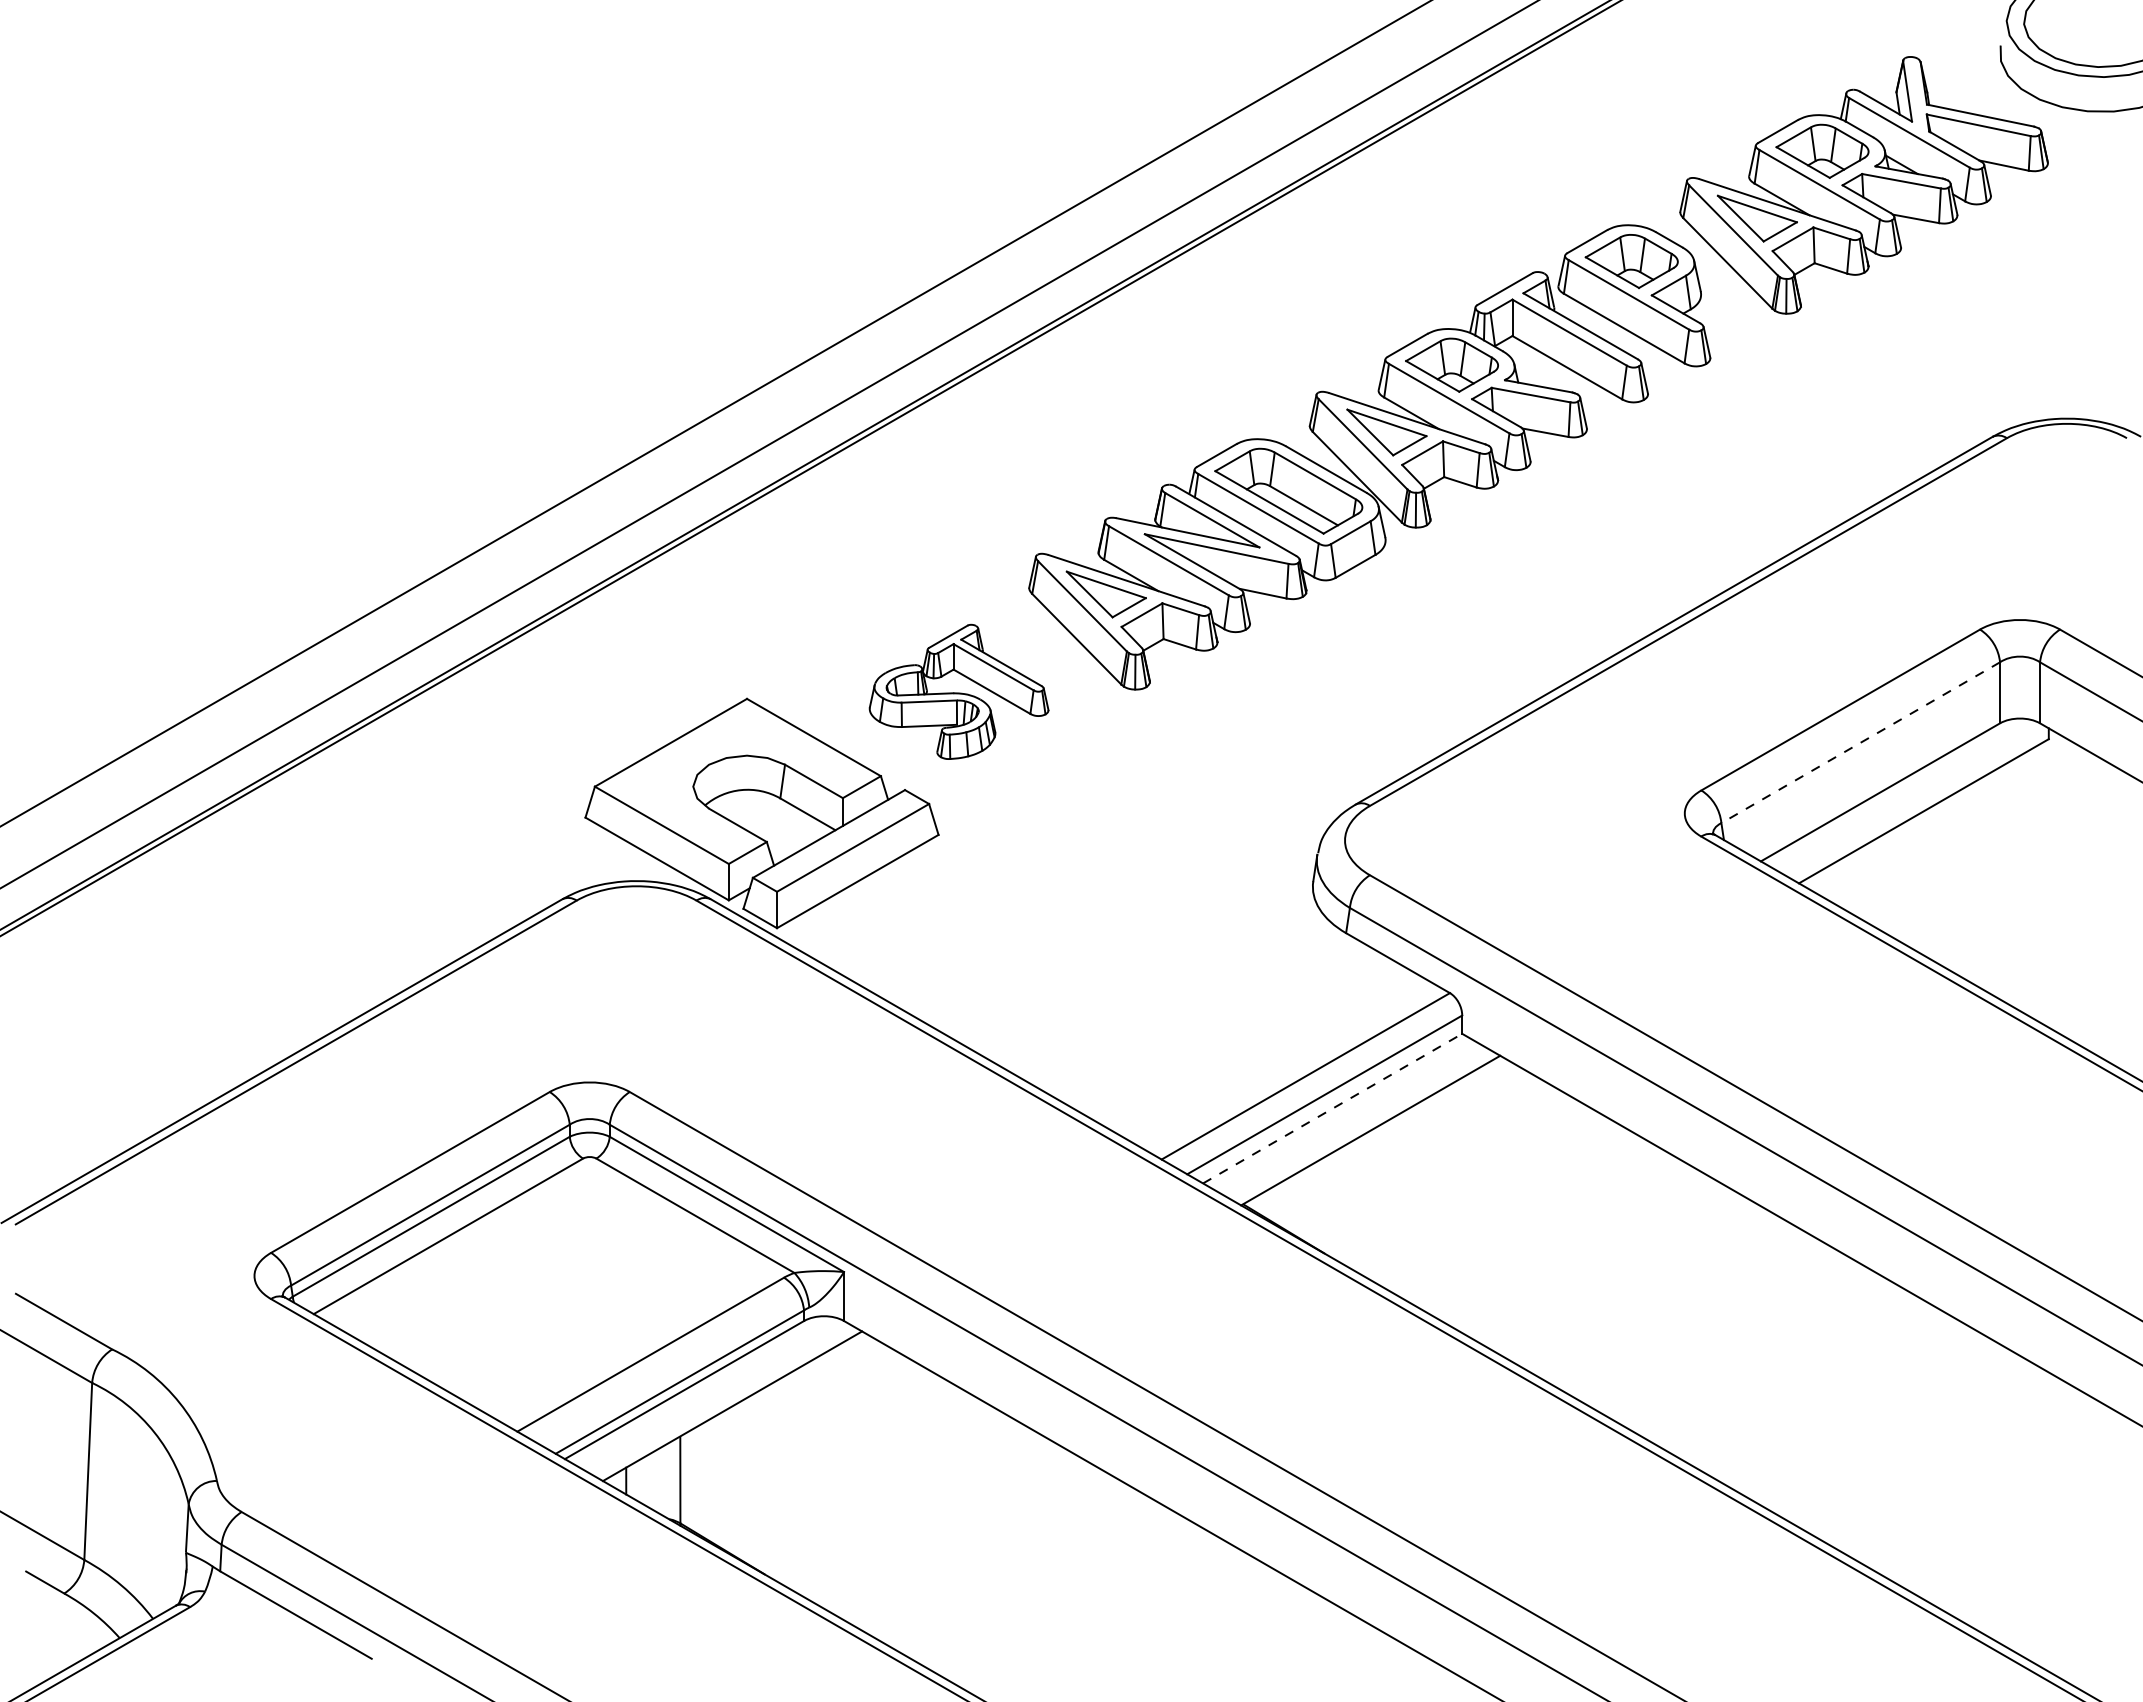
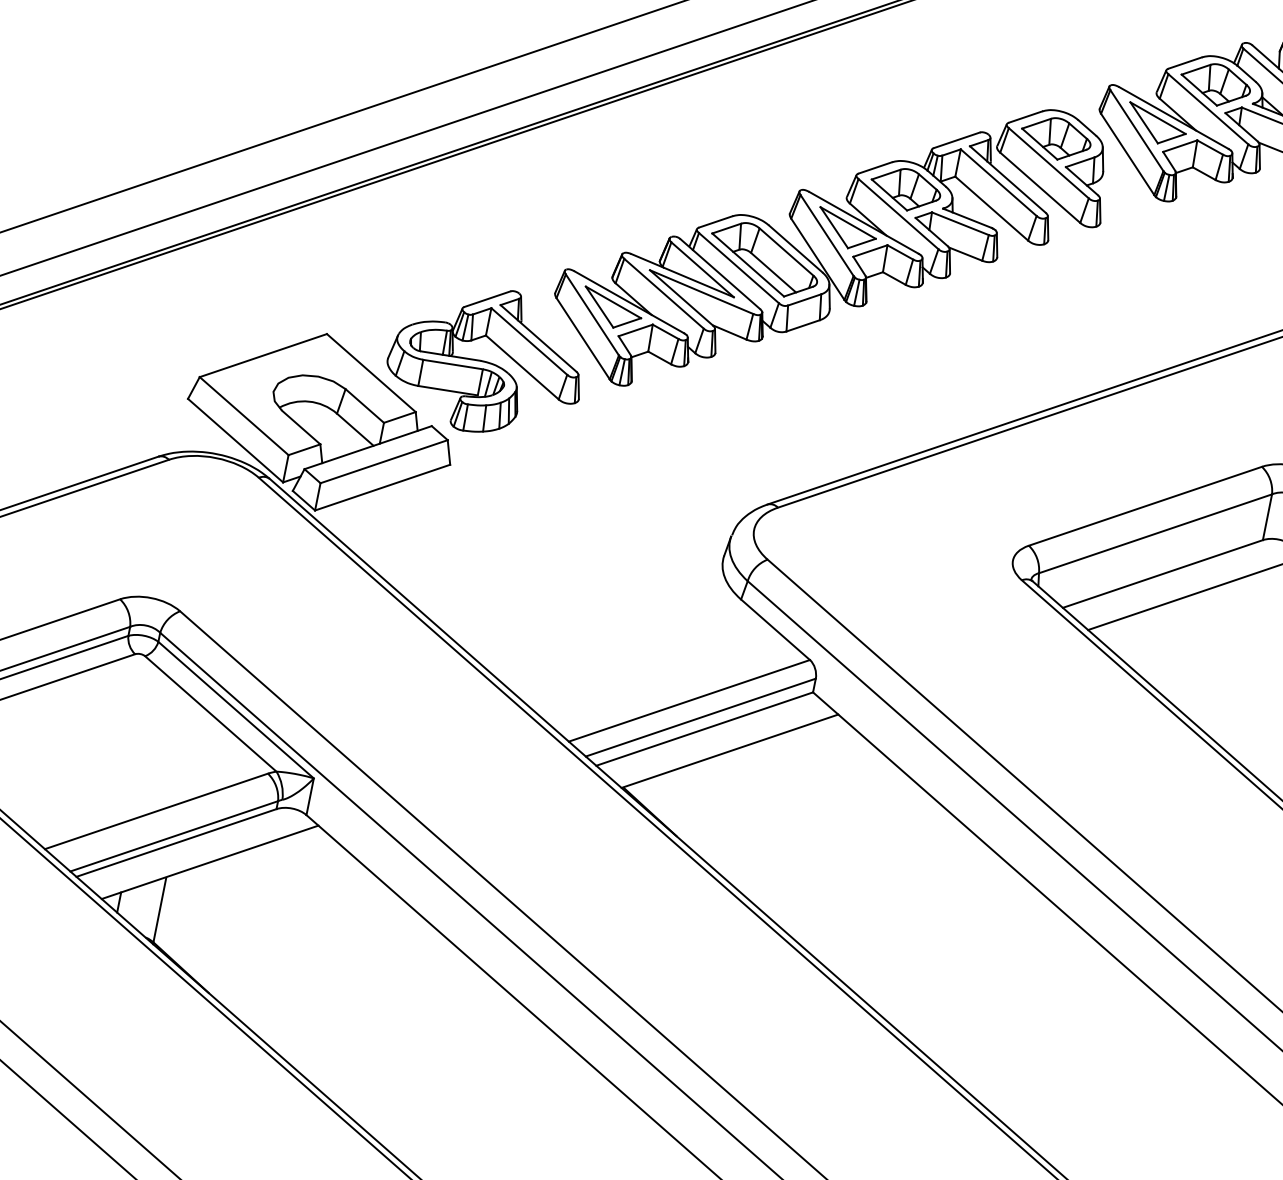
part: (958, 691) -> (486, 360), size x1.43
line: (1860, 742) -> (1155, 533), dashed -> solid
line: (1332, 1108) -> (704, 728), dashed -> solid

